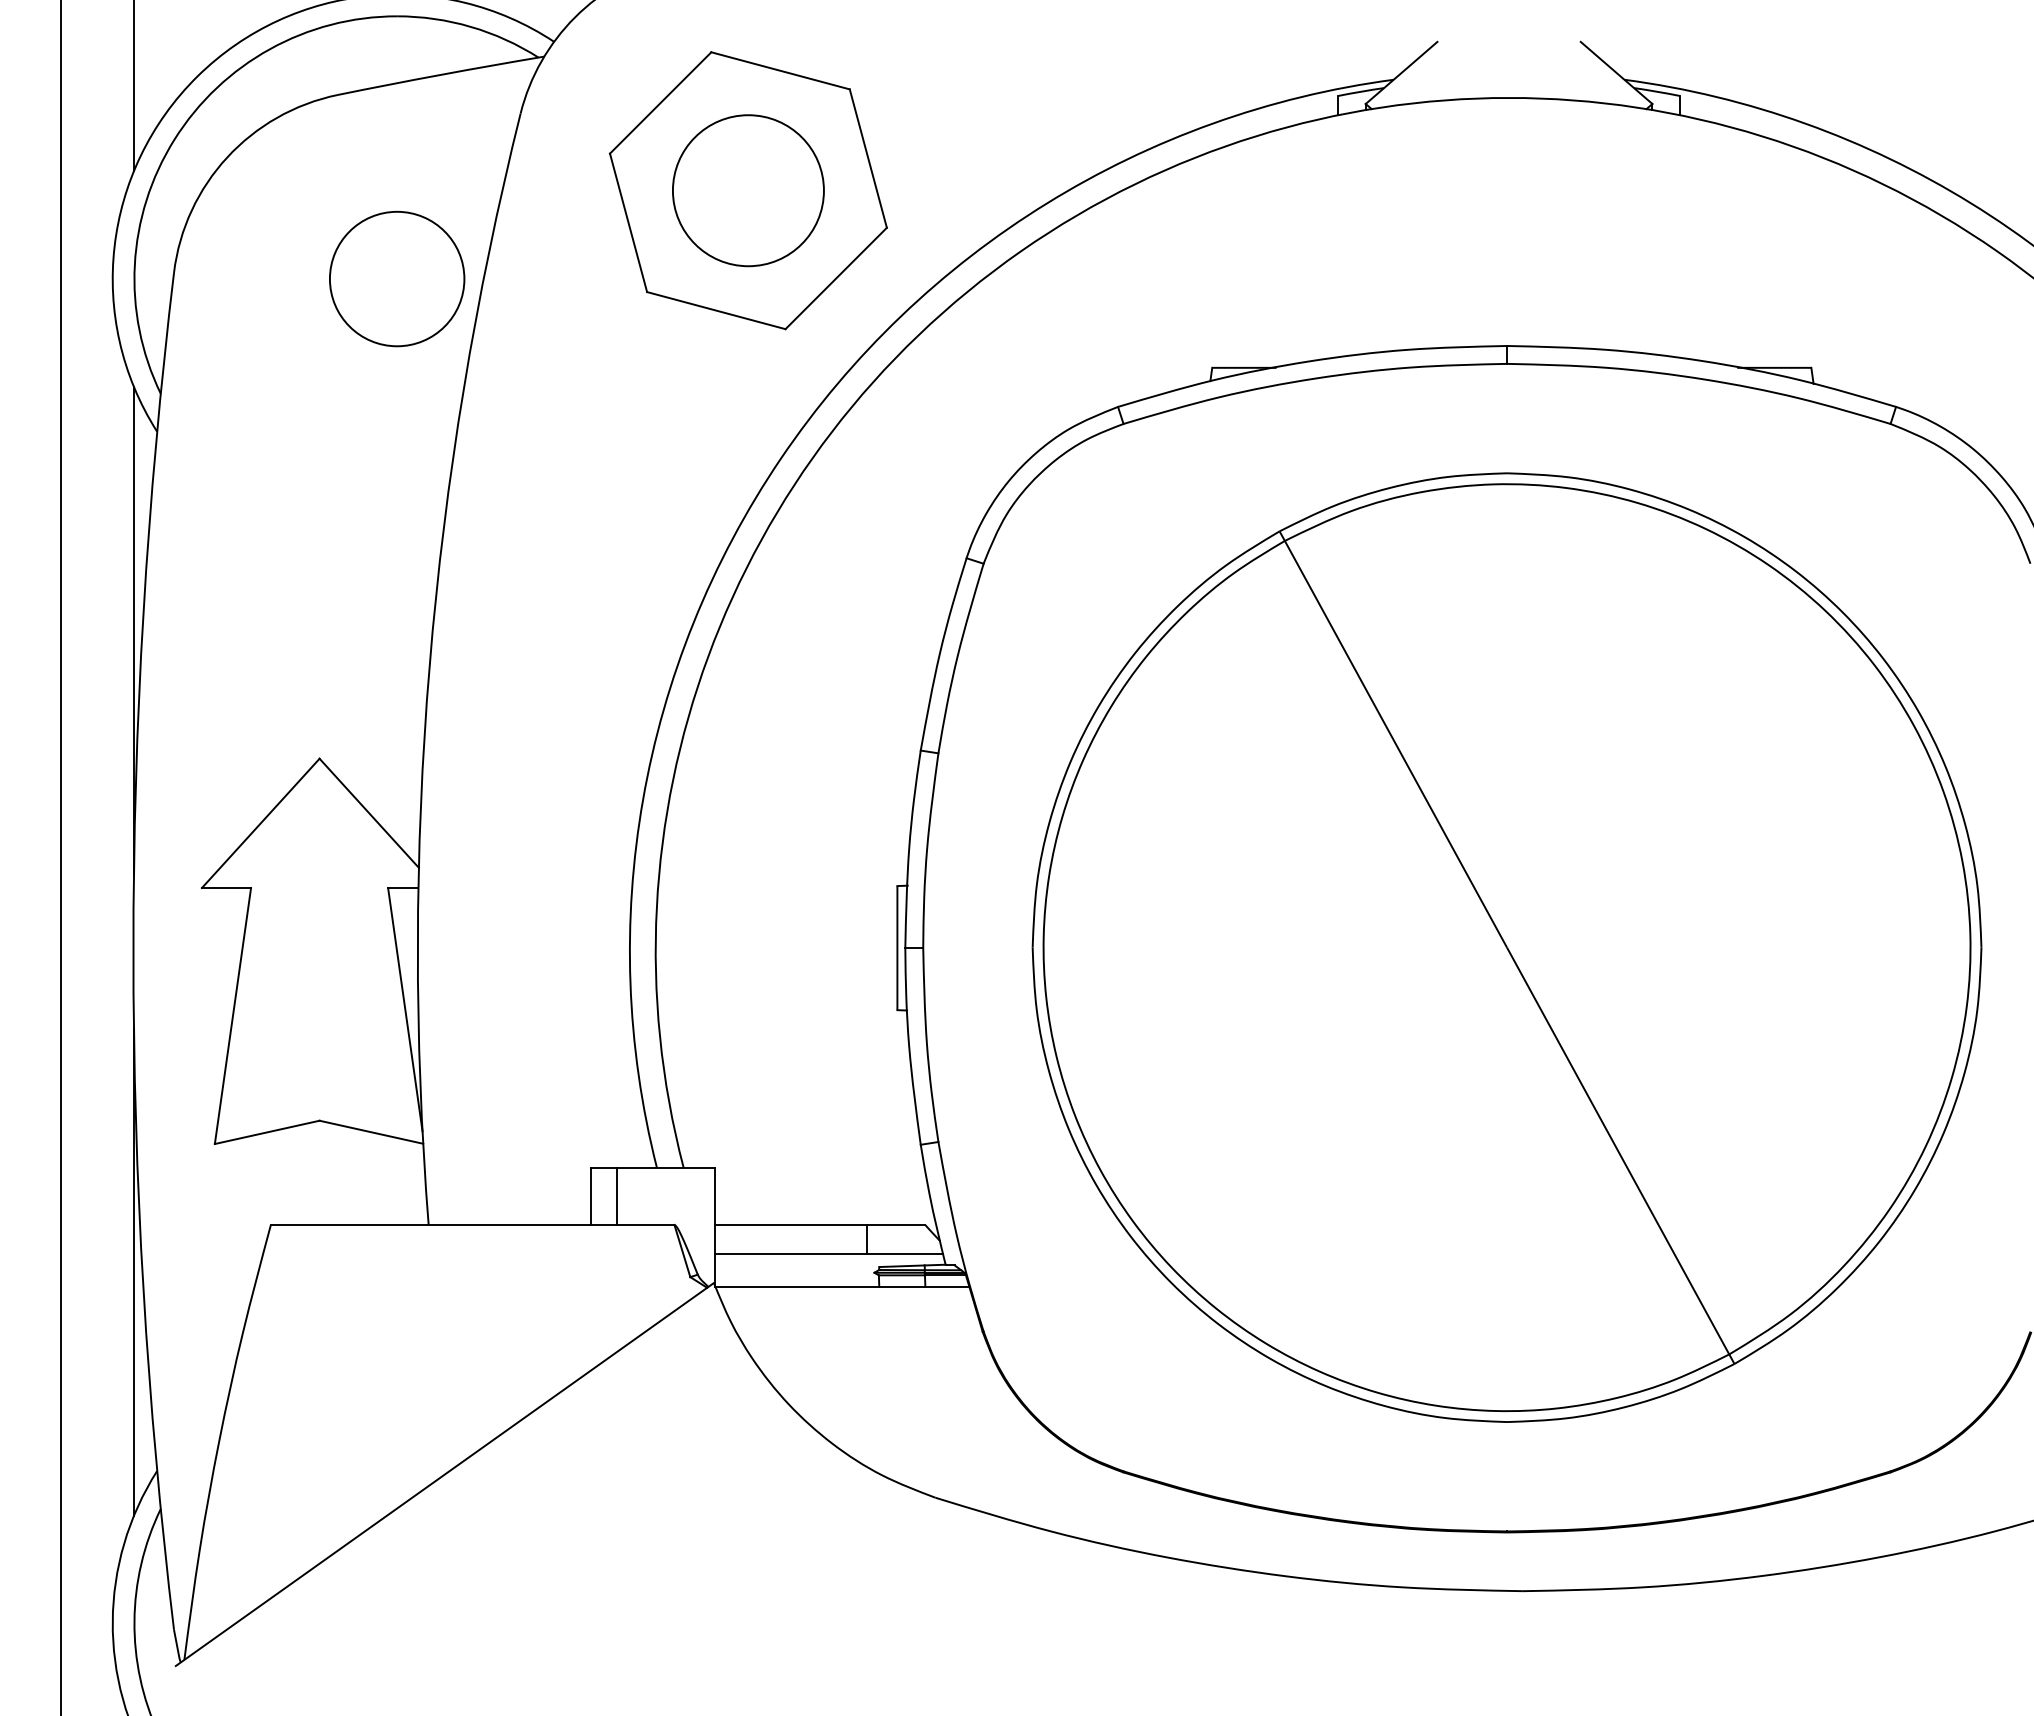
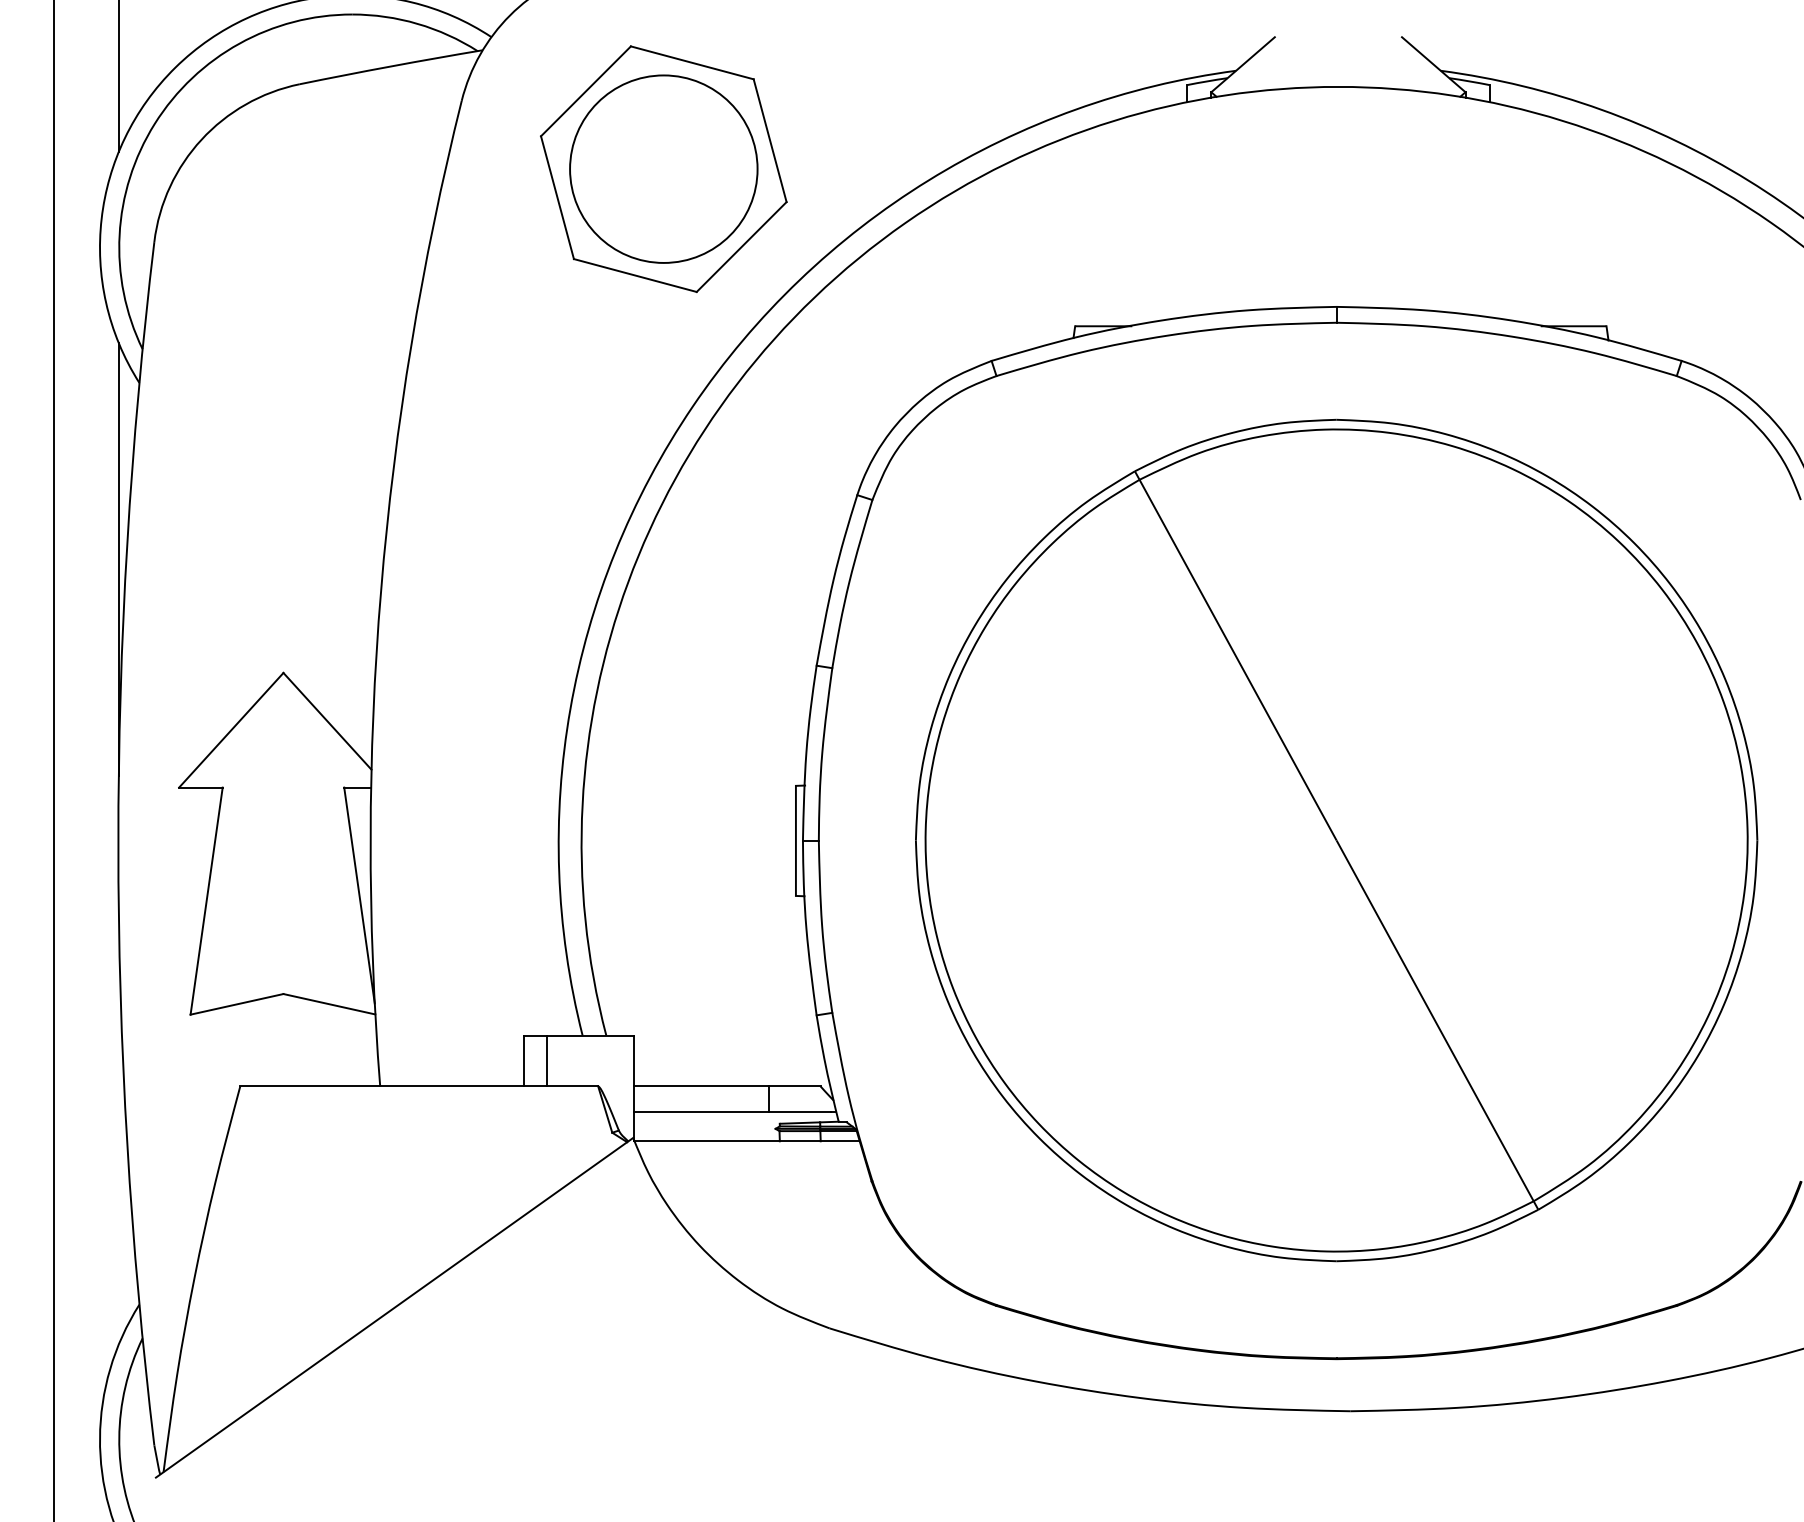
circle: (747, 190) -> (662, 168), size x1.4
circle: (397, 278) -> (352, 247), removed
line: (133, 1271) -> (118, 1127), removed

